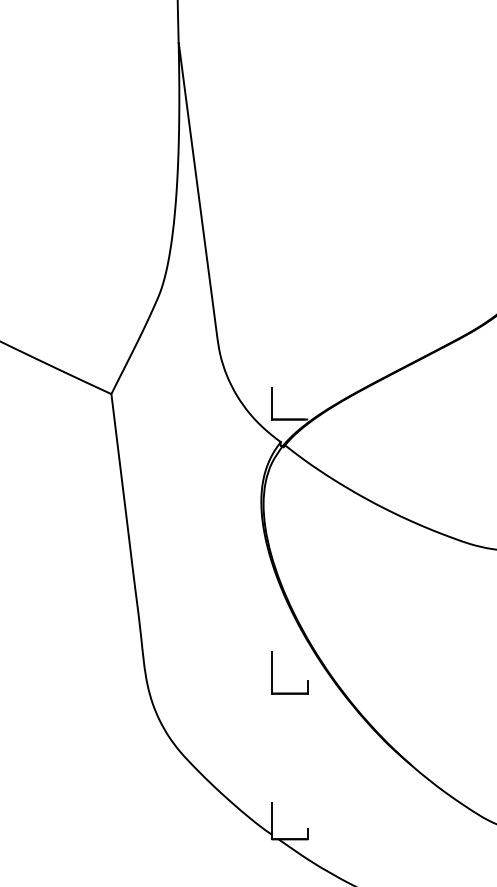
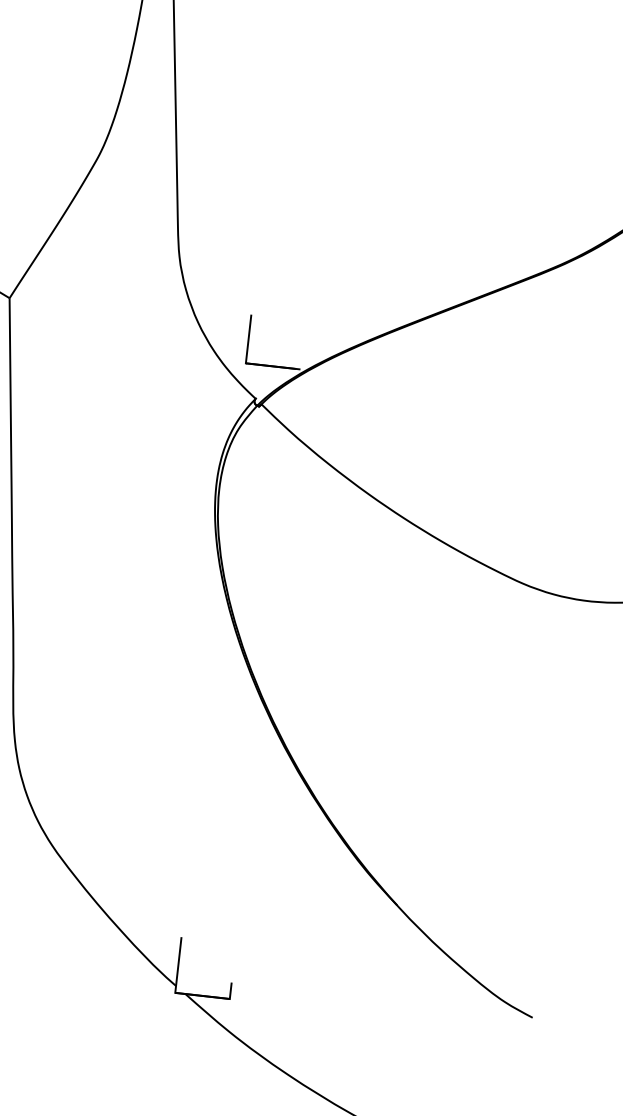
part: (272, 672) -> (204, 742), removed

